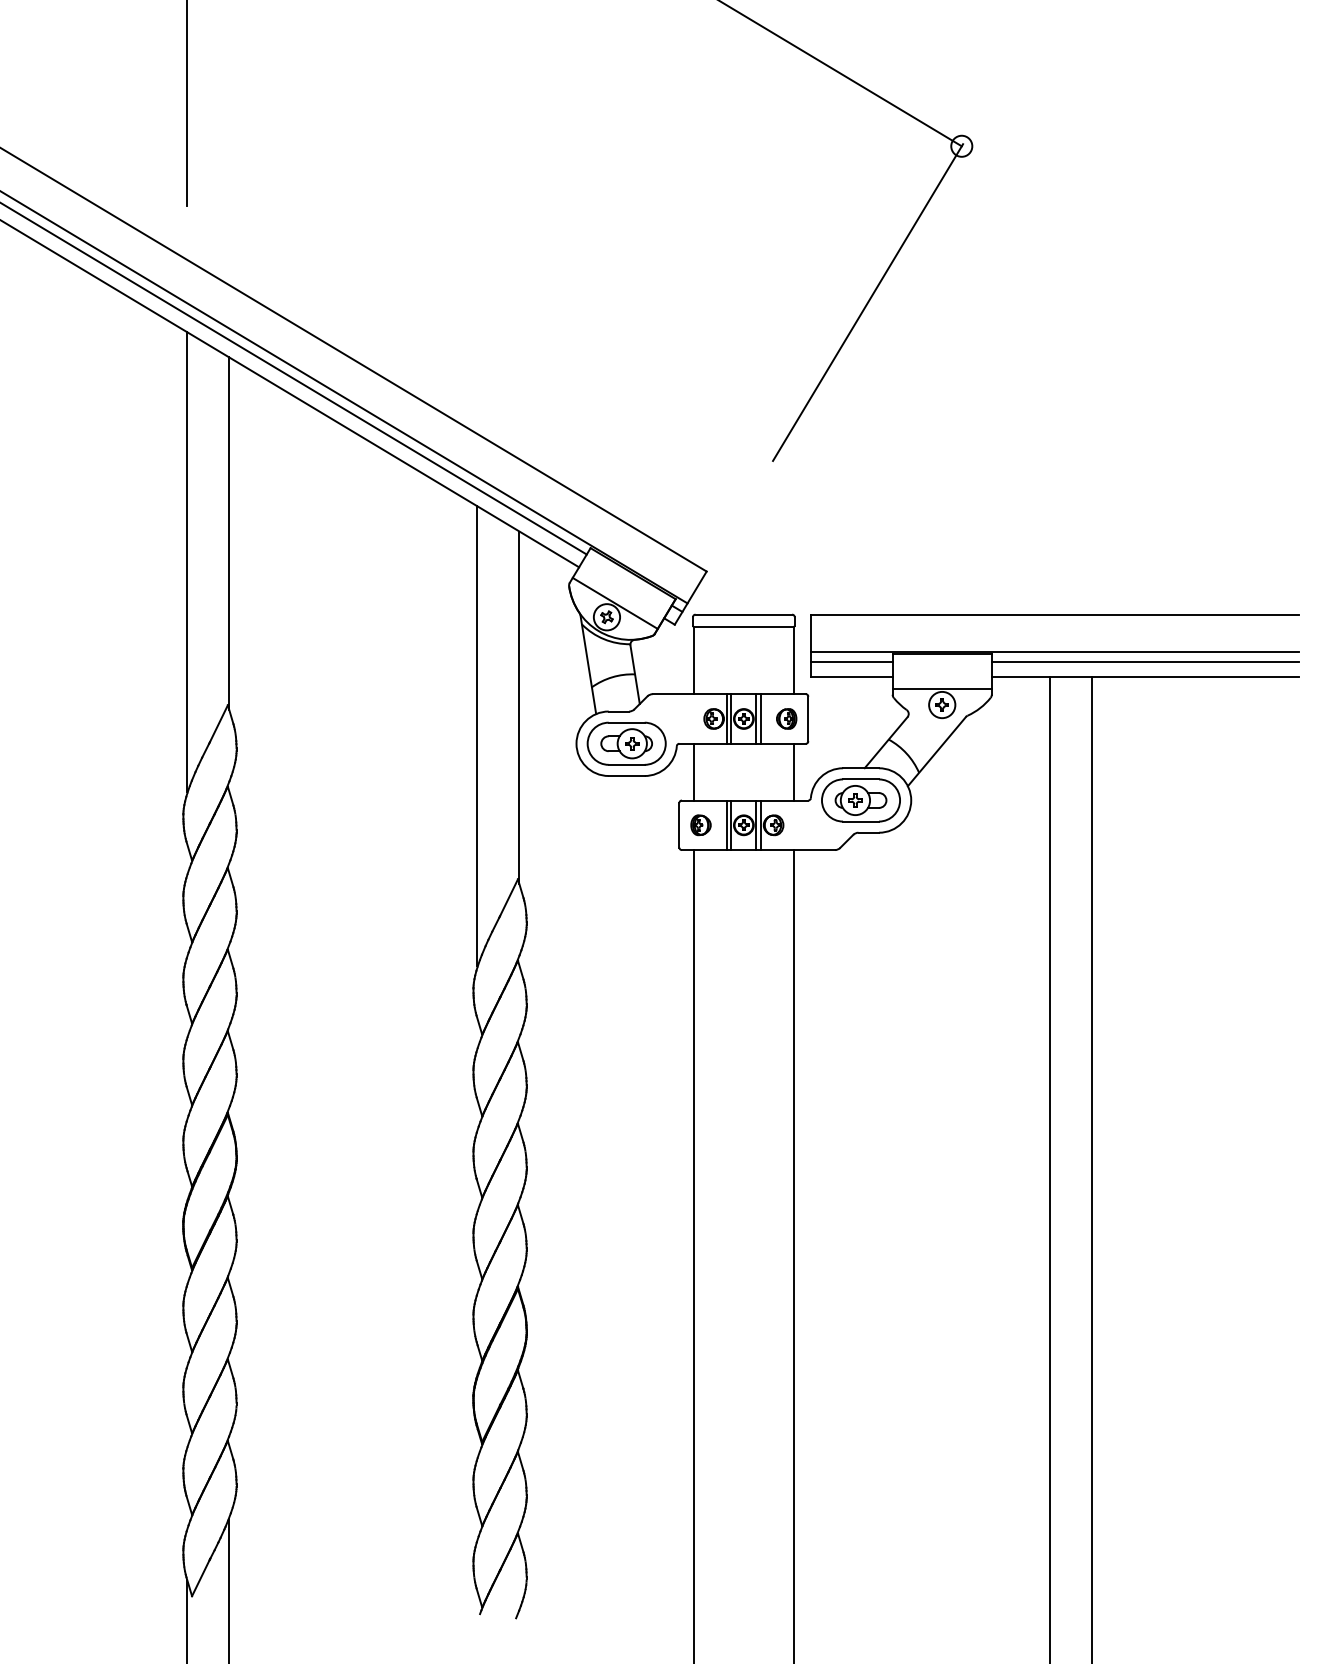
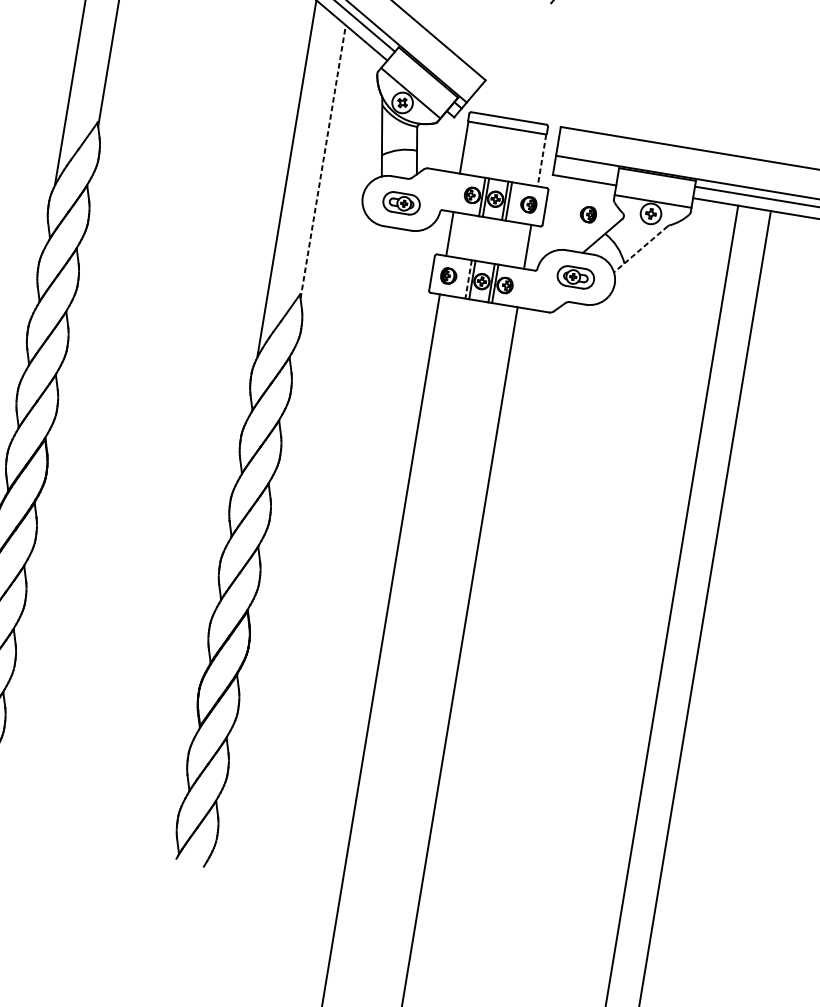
line: (794, 660) -> (542, 160), solid -> dashed
line: (851, 661) -> (586, 168), removed
line: (519, 707) -> (323, 161), solid -> dashed
part: (863, 718) -> (588, 214), added
part: (626, 743) -> (401, 203), size x0.6
line: (936, 752) -> (640, 249), solid -> dashed
part: (860, 800) -> (575, 277), size x0.6
line: (726, 825) -> (468, 279), solid -> dashed

